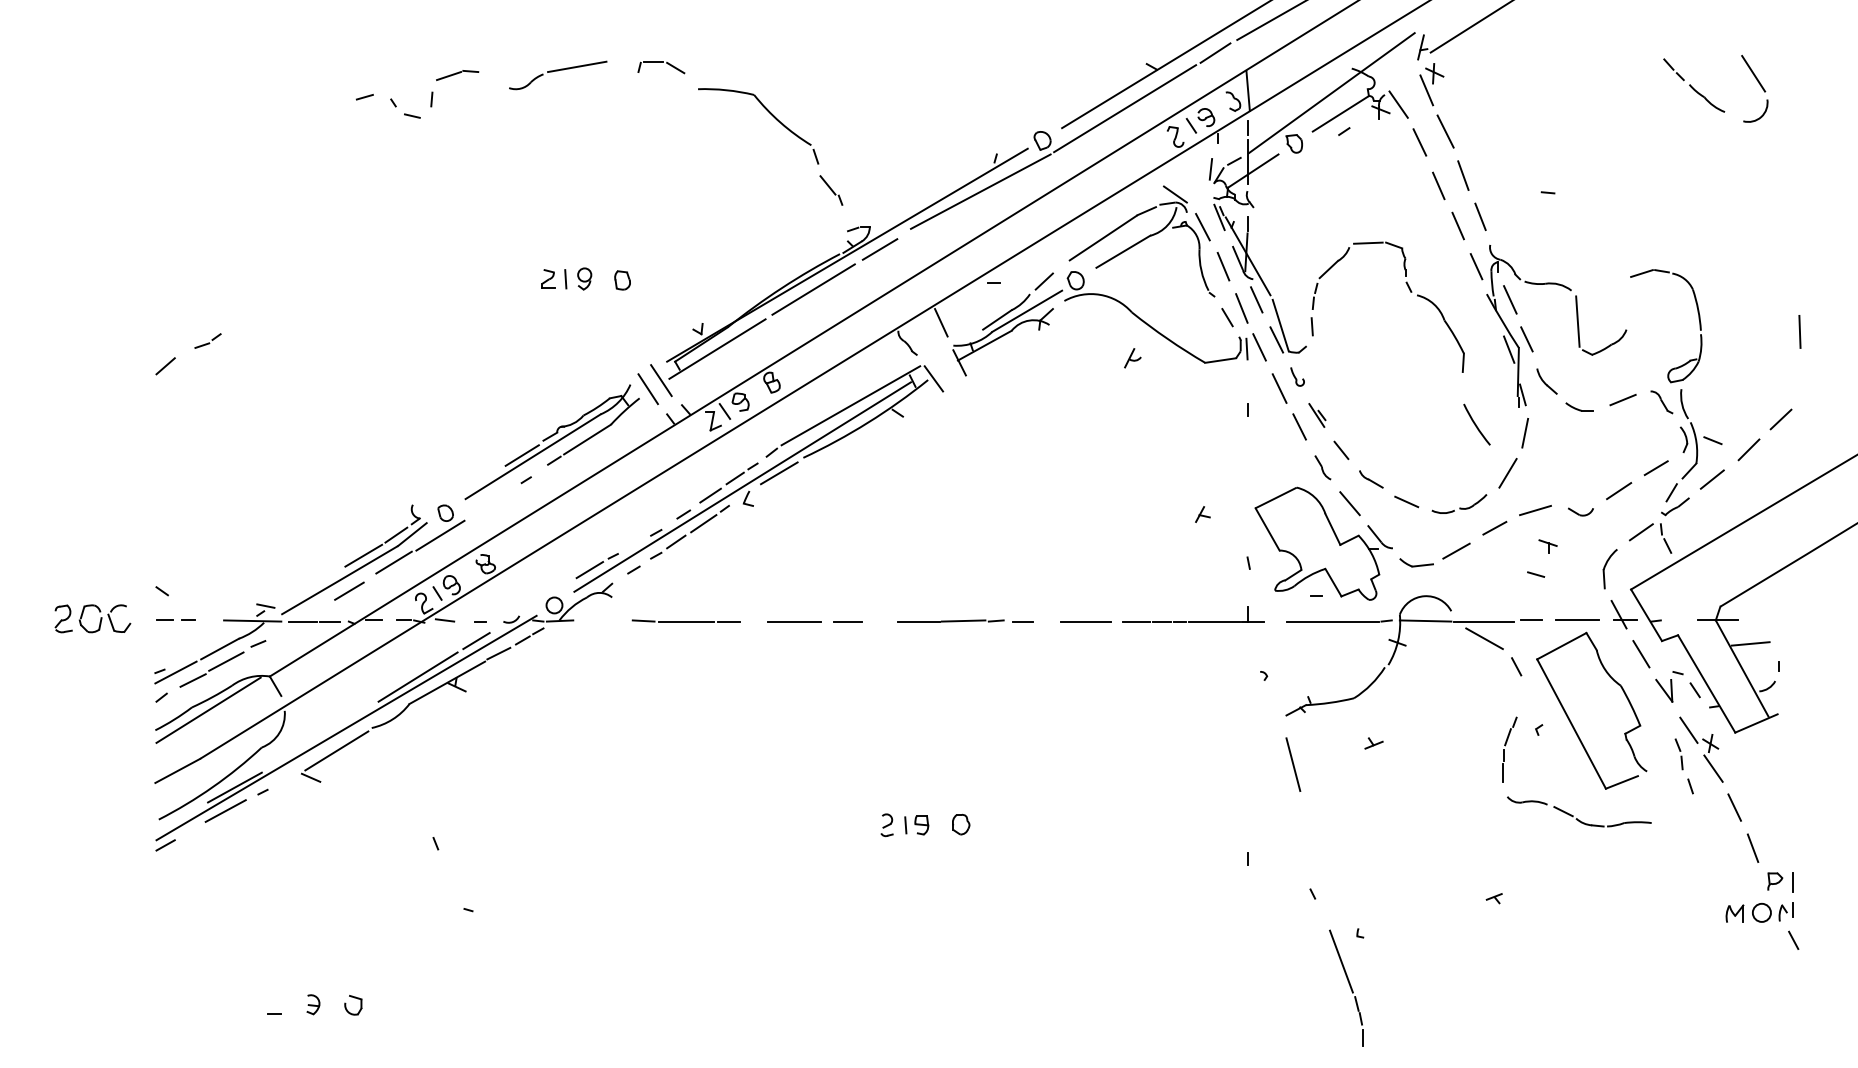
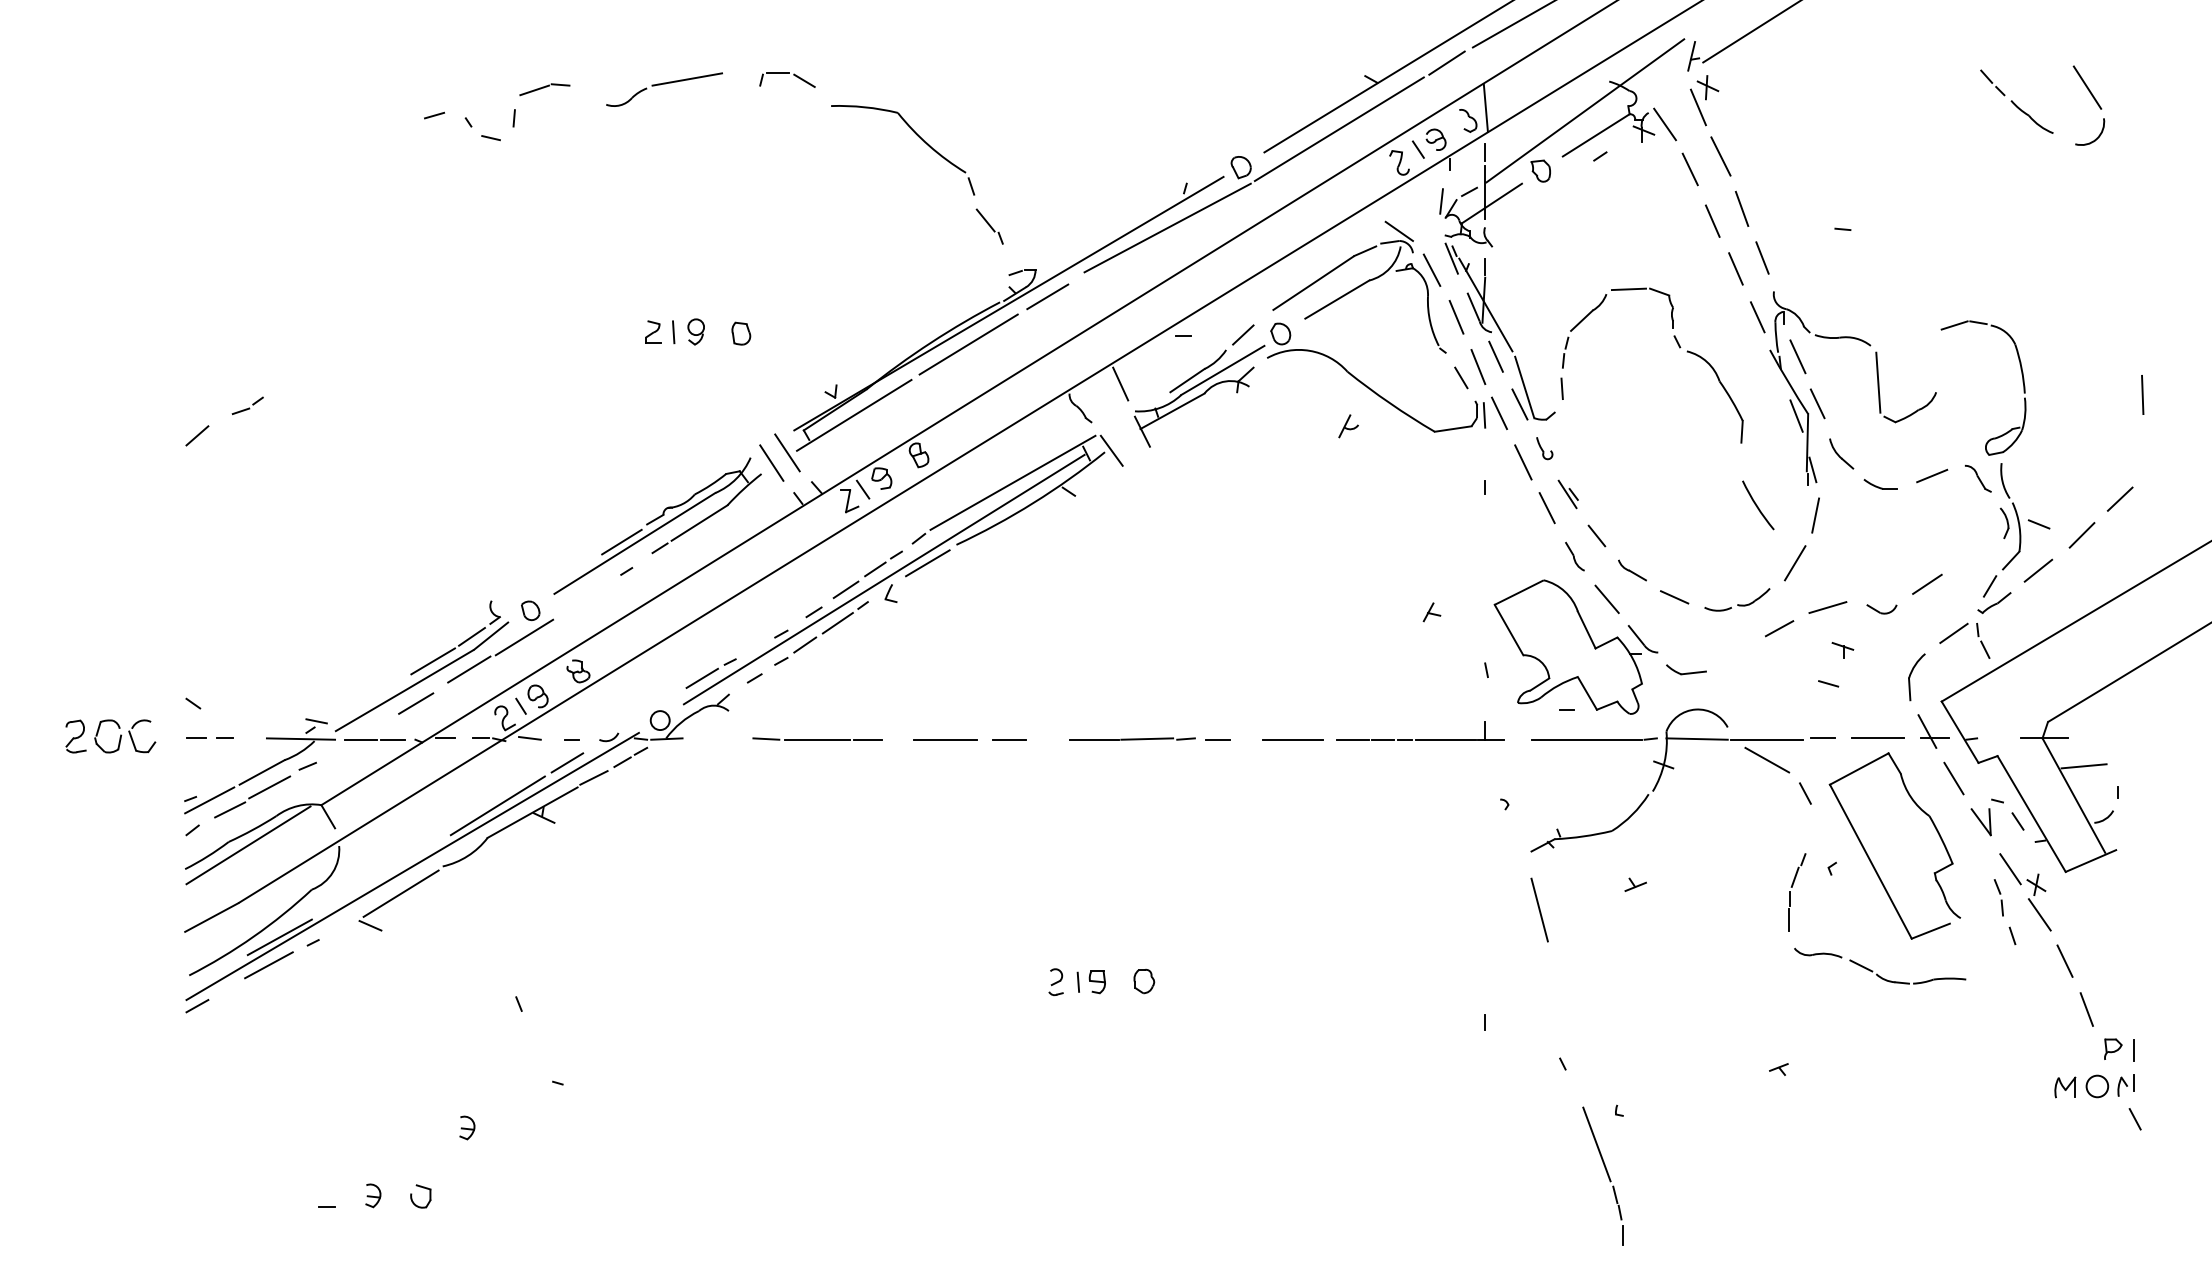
line: (1655, 468) -> (1970, 557), removed
line: (1456, 550) -> (1733, 655), removed
part: (392, 947) -> (467, 1127), added

